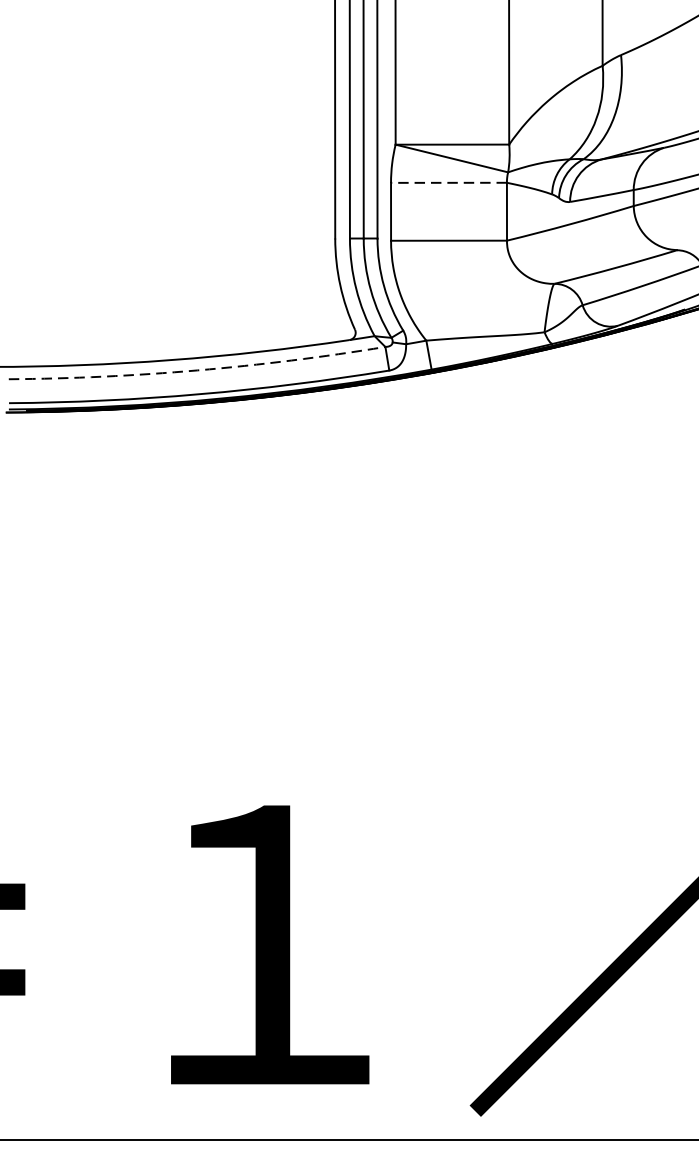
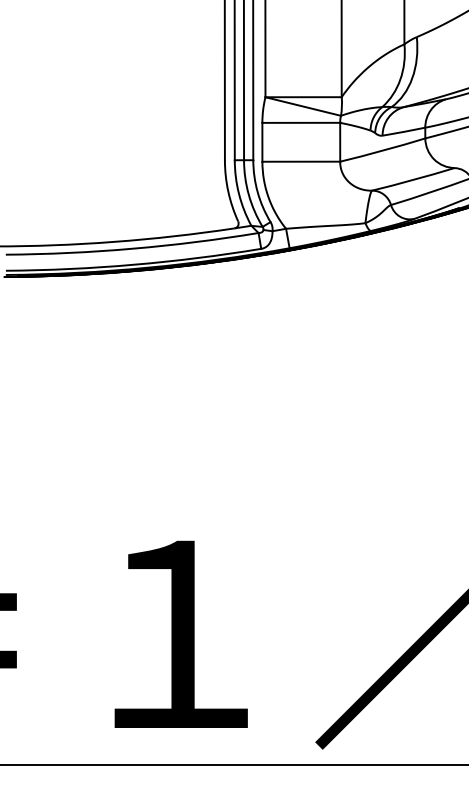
line: (449, 182) -> (301, 122), dashed -> solid
arc: (197, 370) -> (132, 248), dashed -> solid

